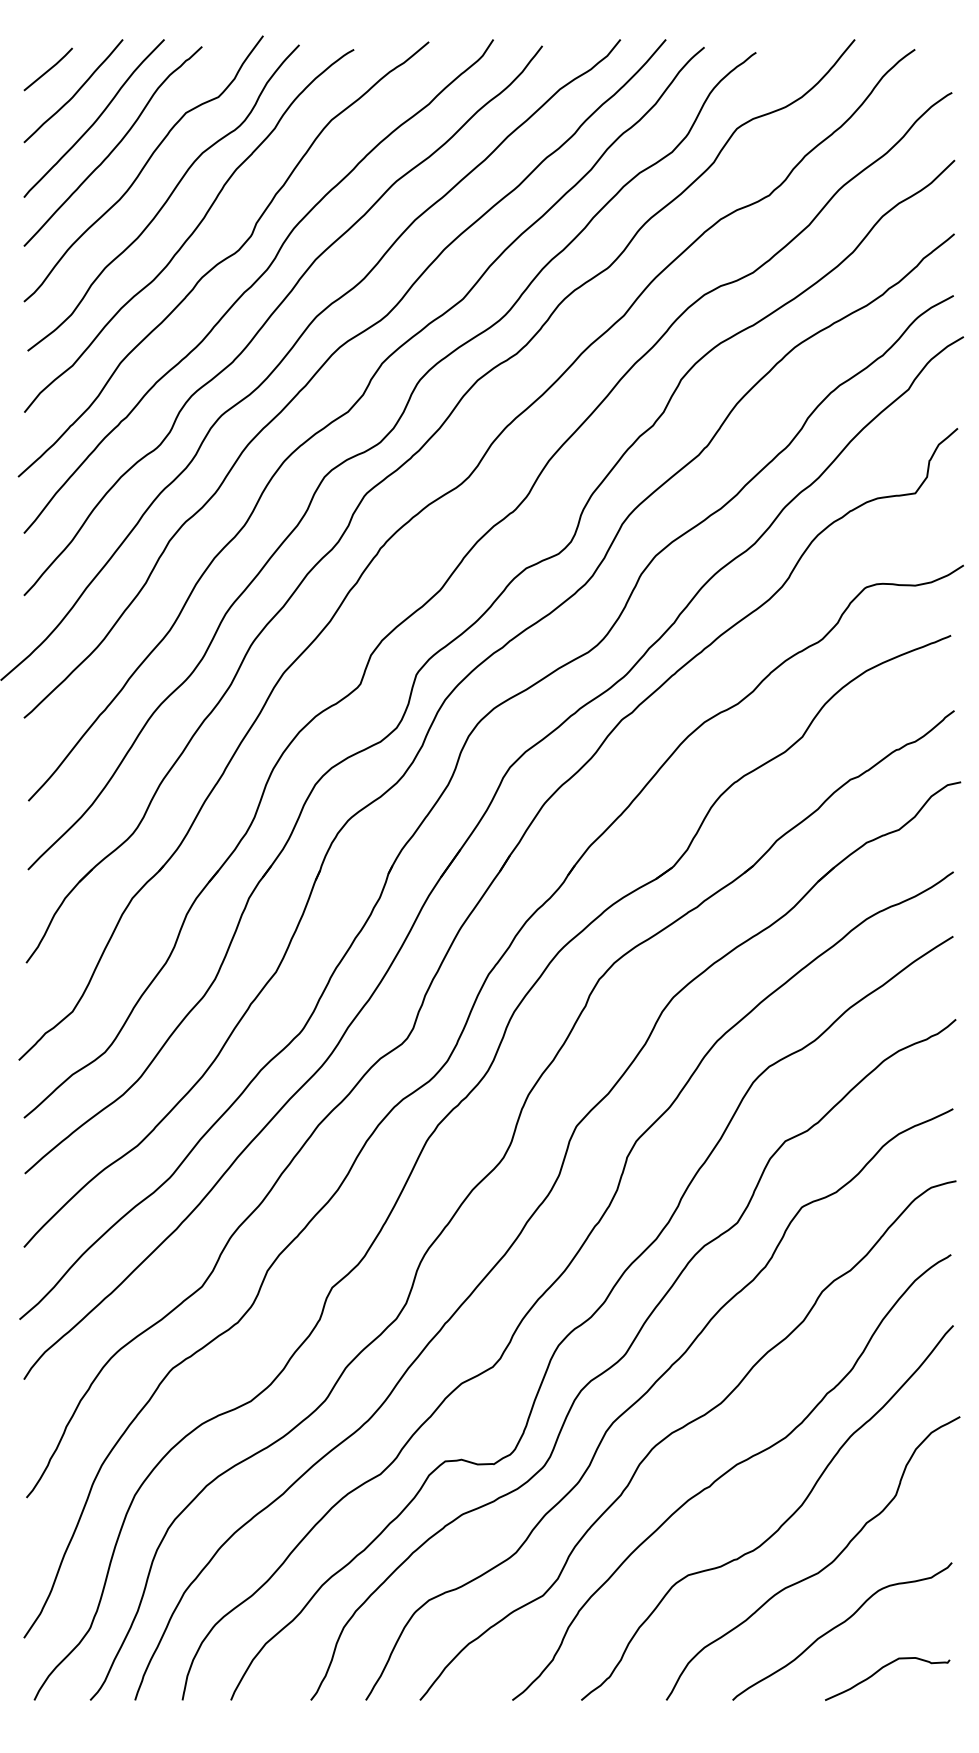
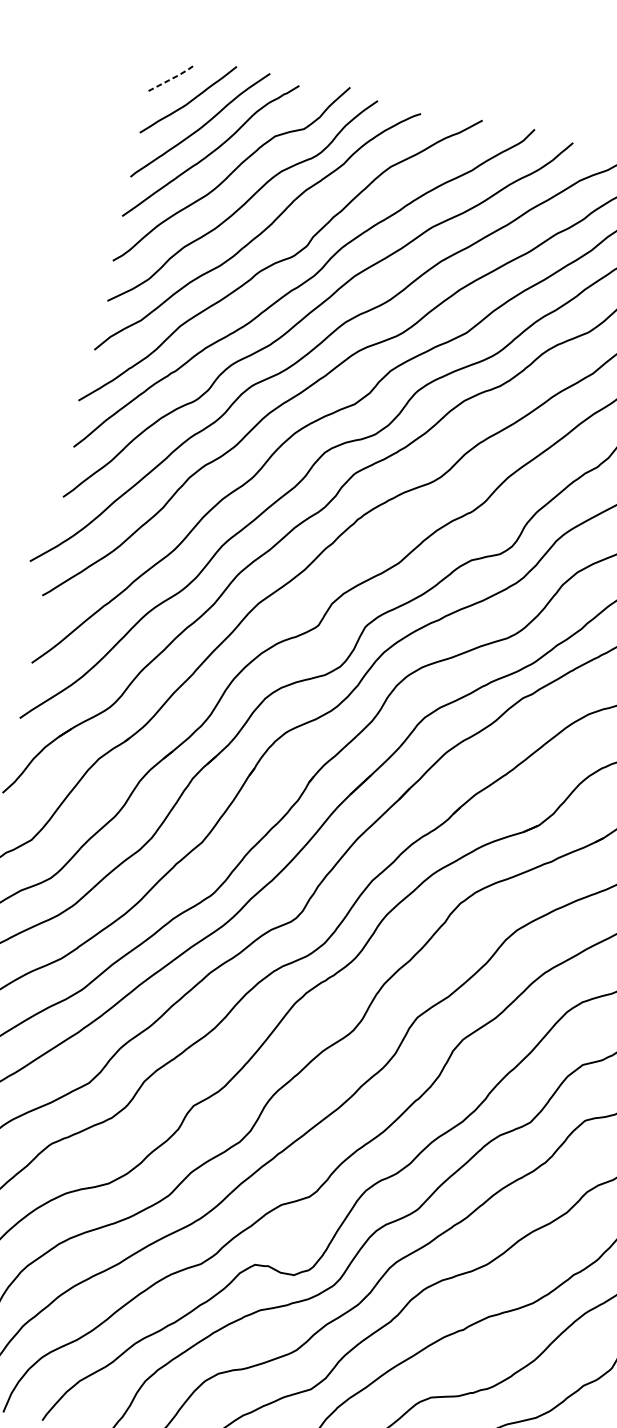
line: (50, 68) -> (173, 77), solid -> dashed

